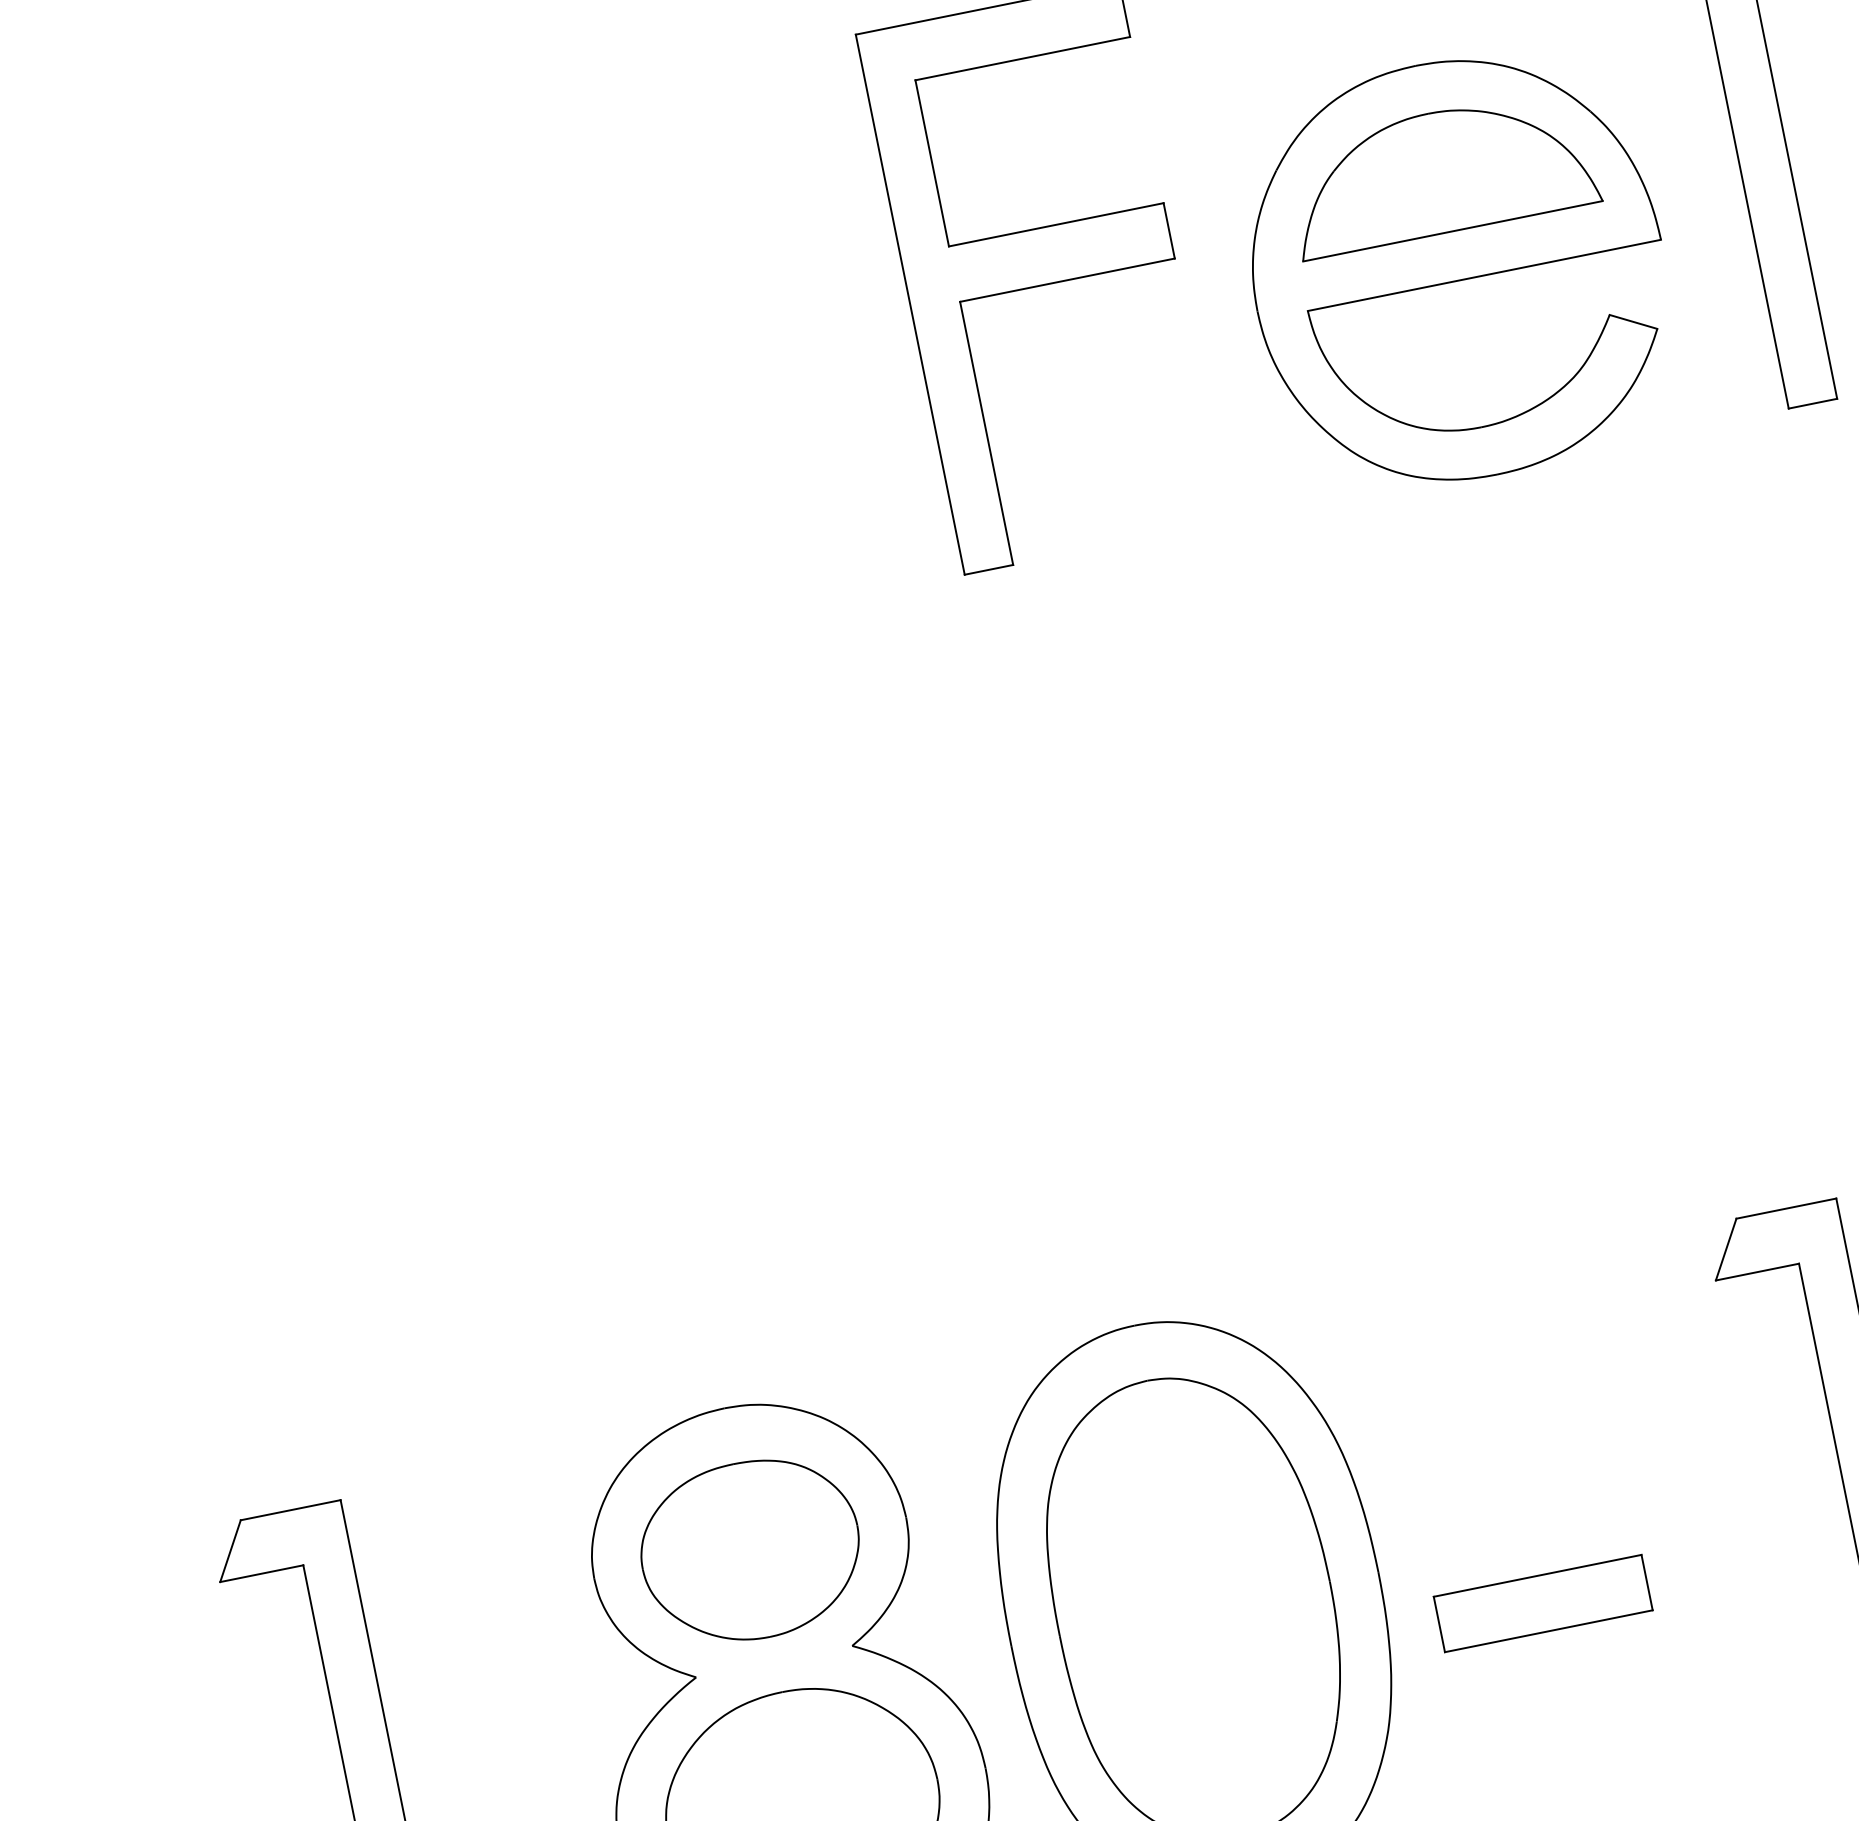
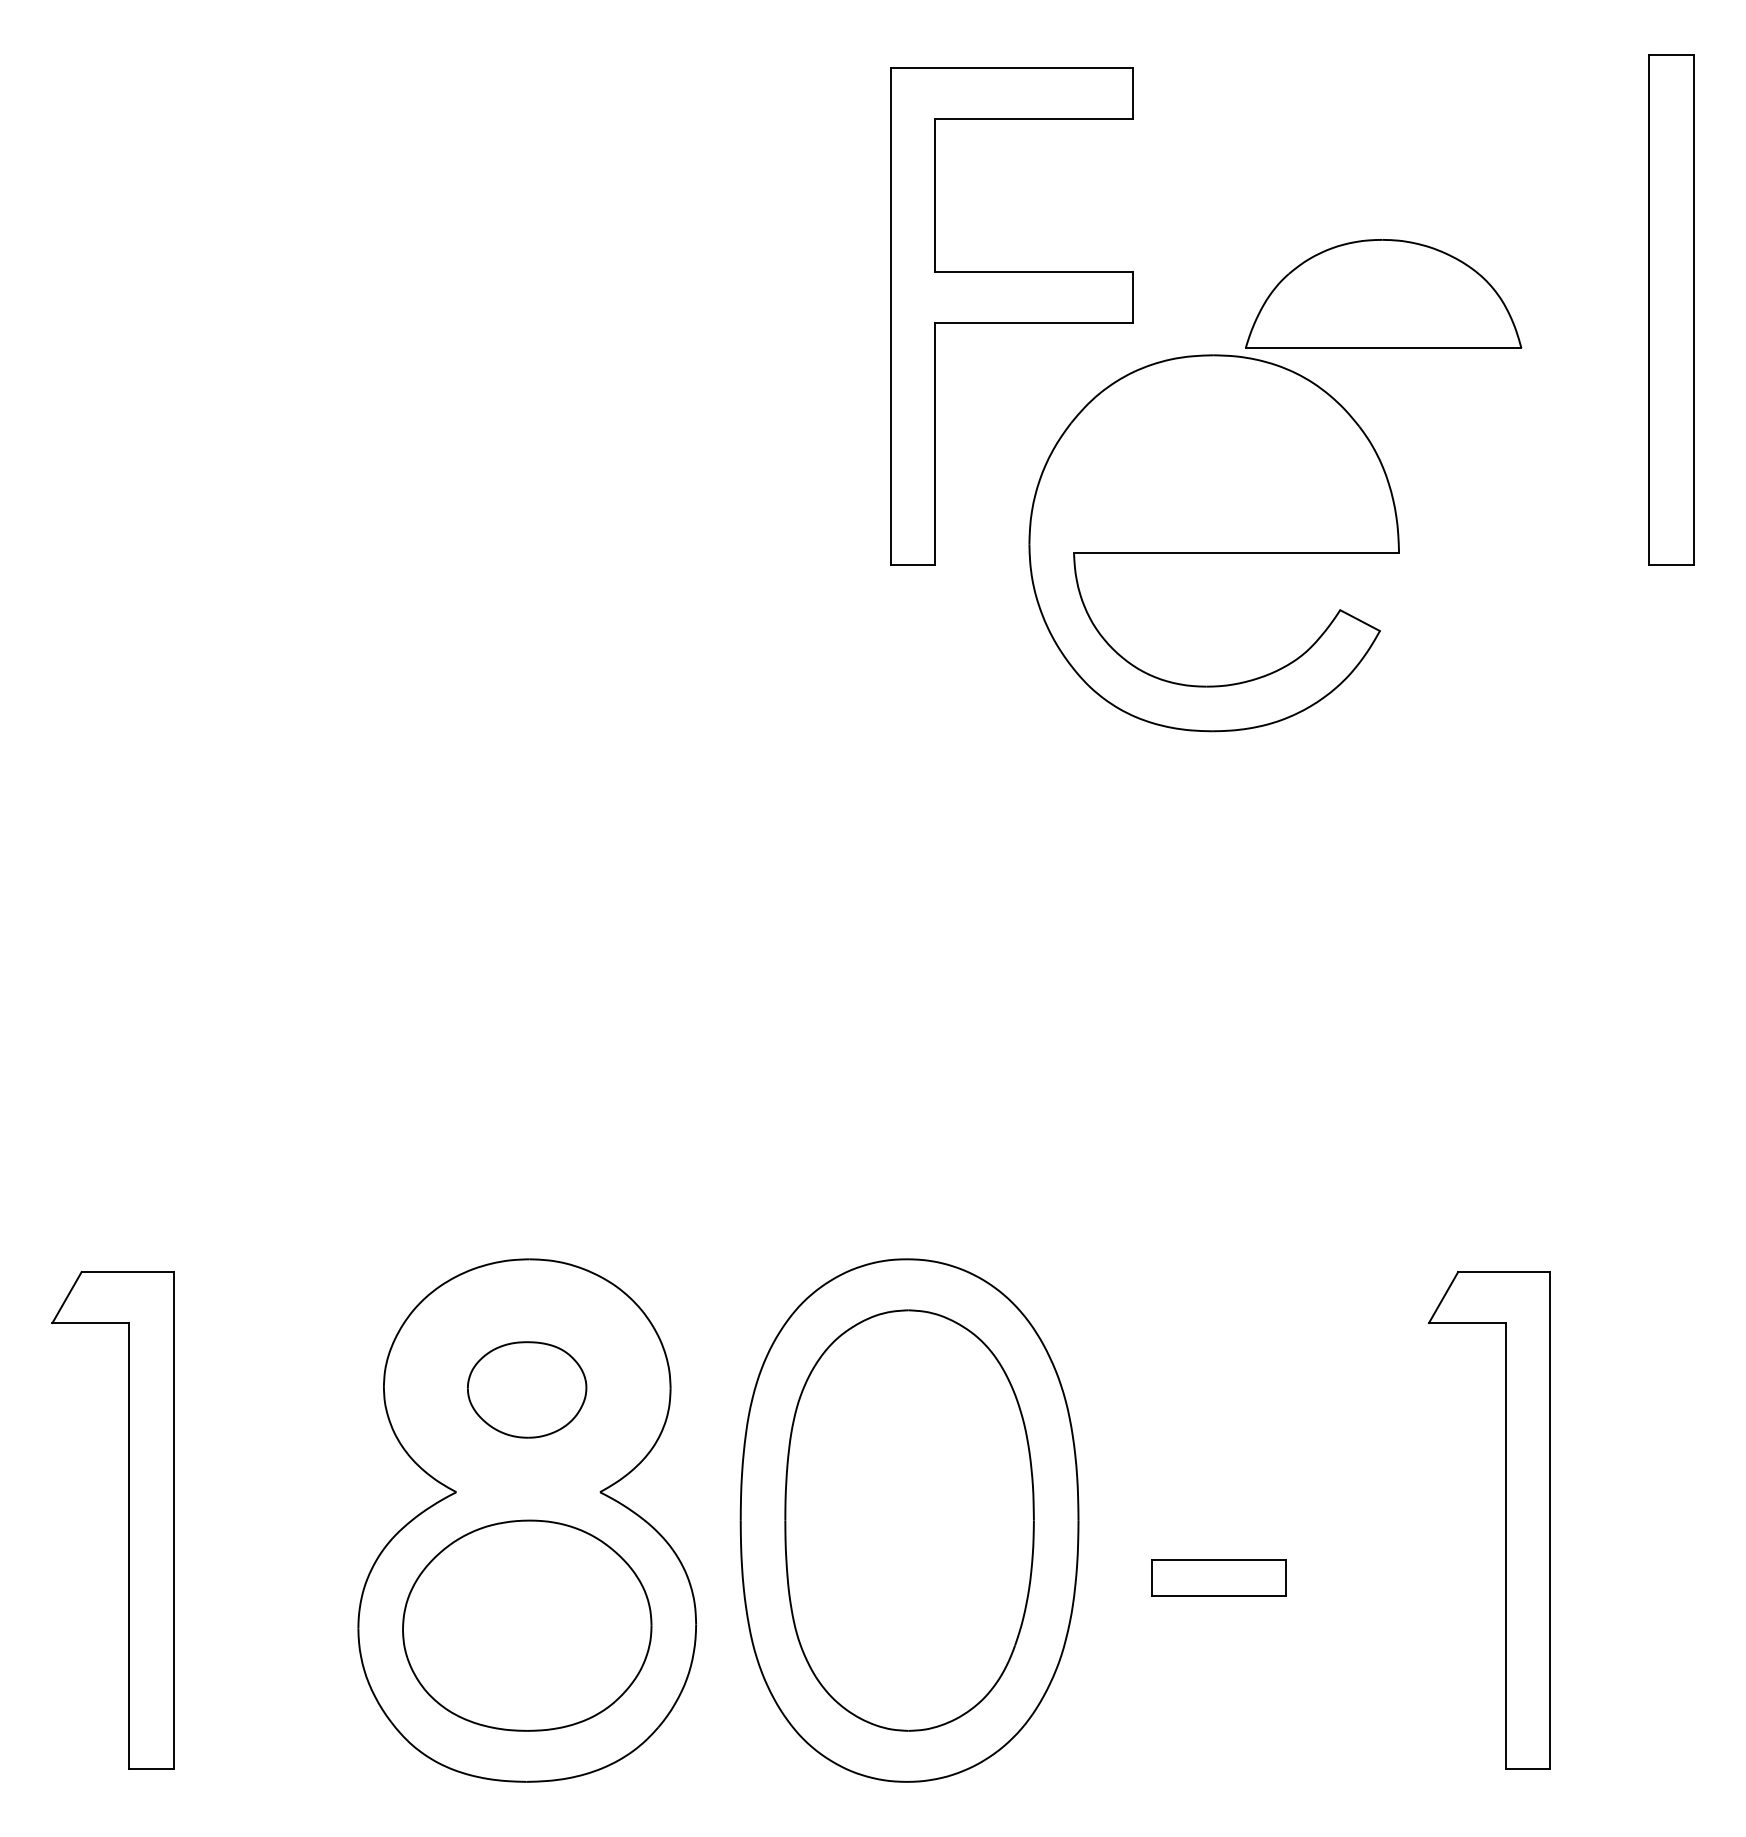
part: (1457, 270) -> (1213, 543), moved
part: (749, 1550) -> (526, 1389), size x0.6
part: (1542, 1603) -> (1218, 1577), size x0.7

